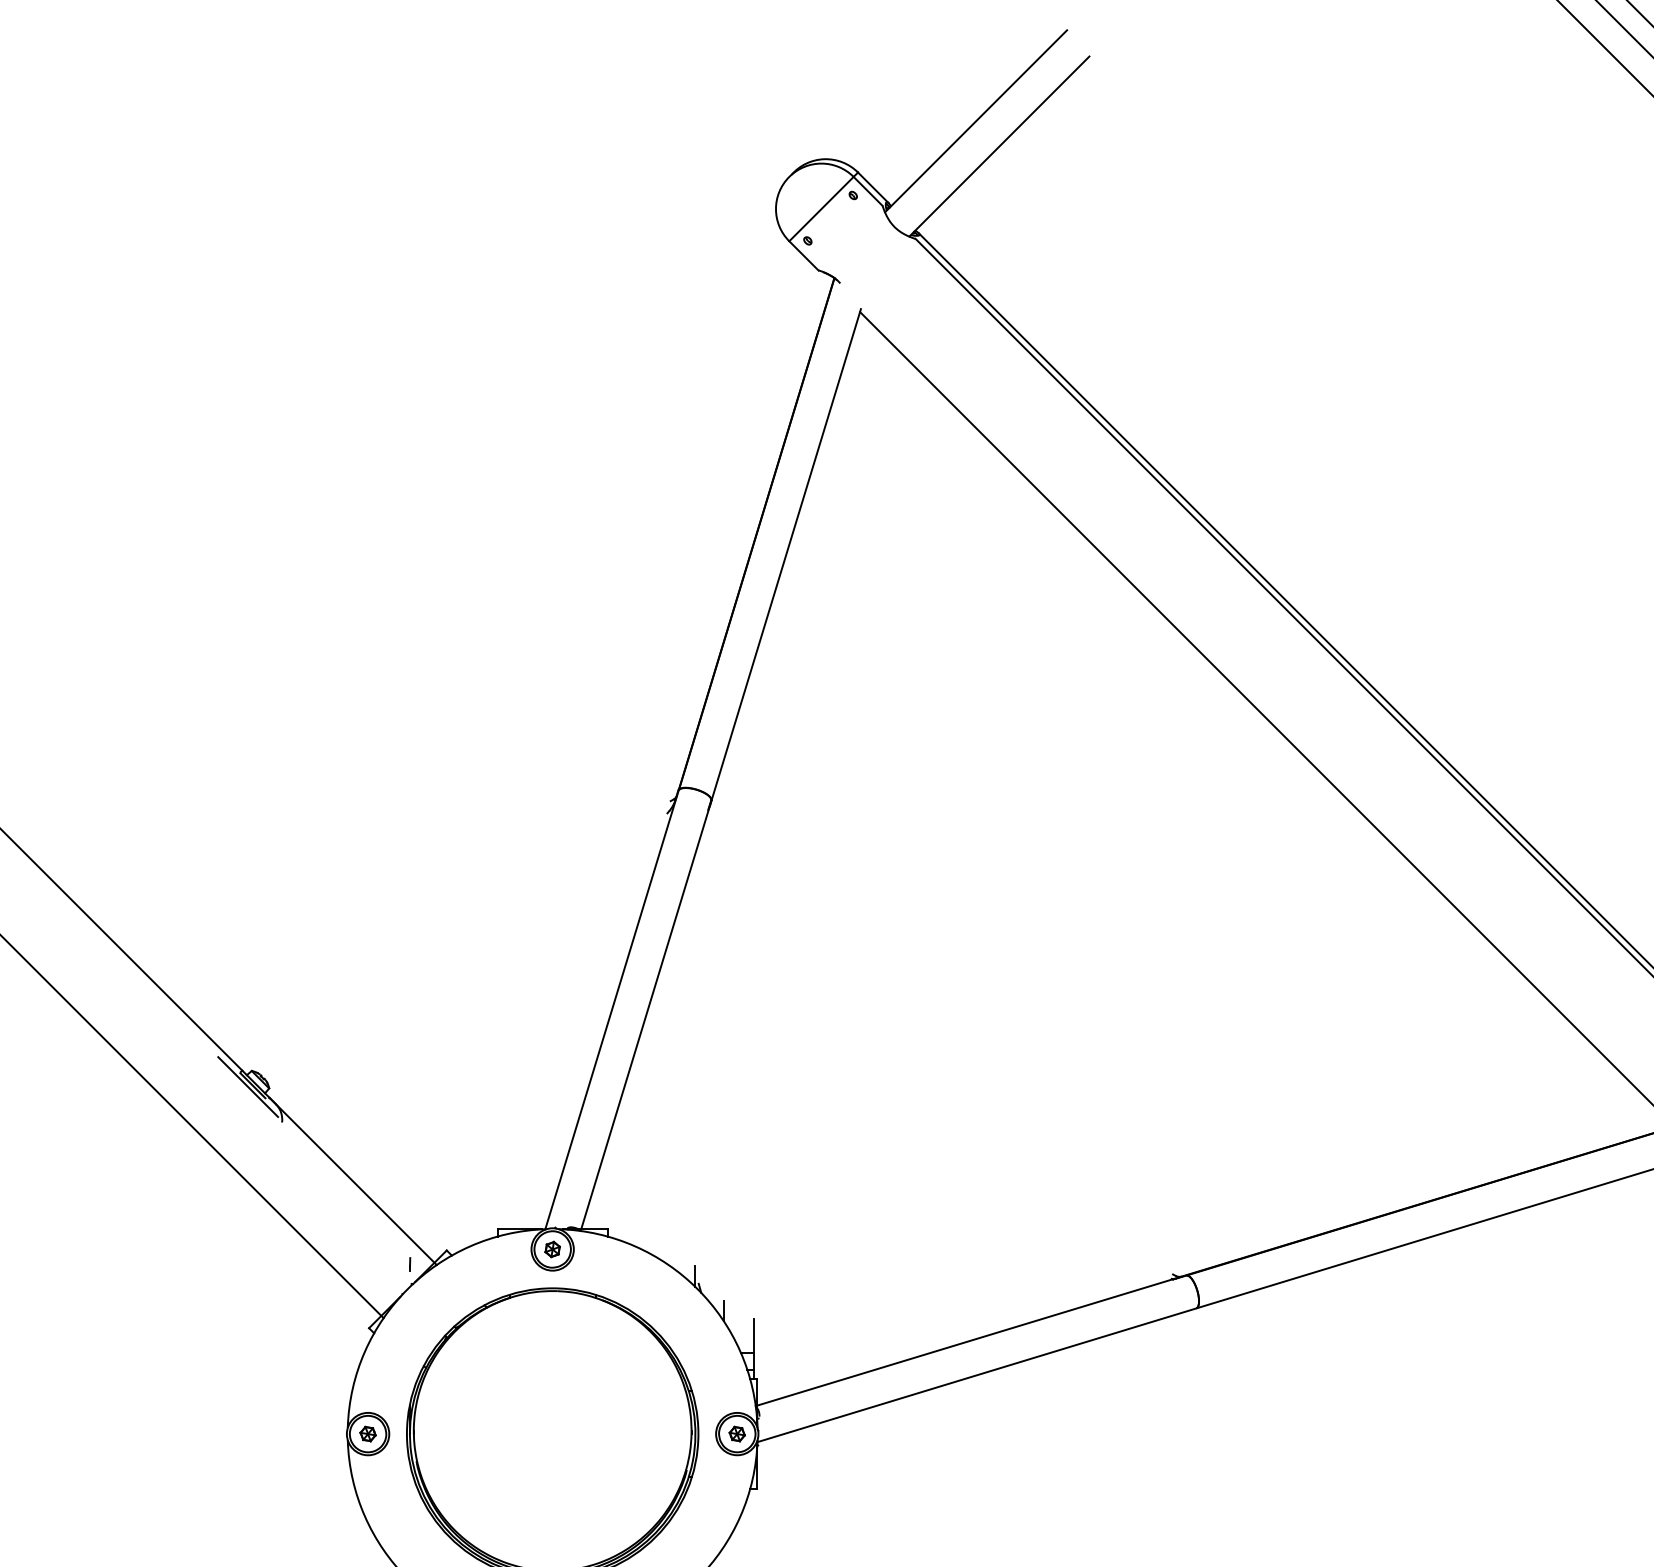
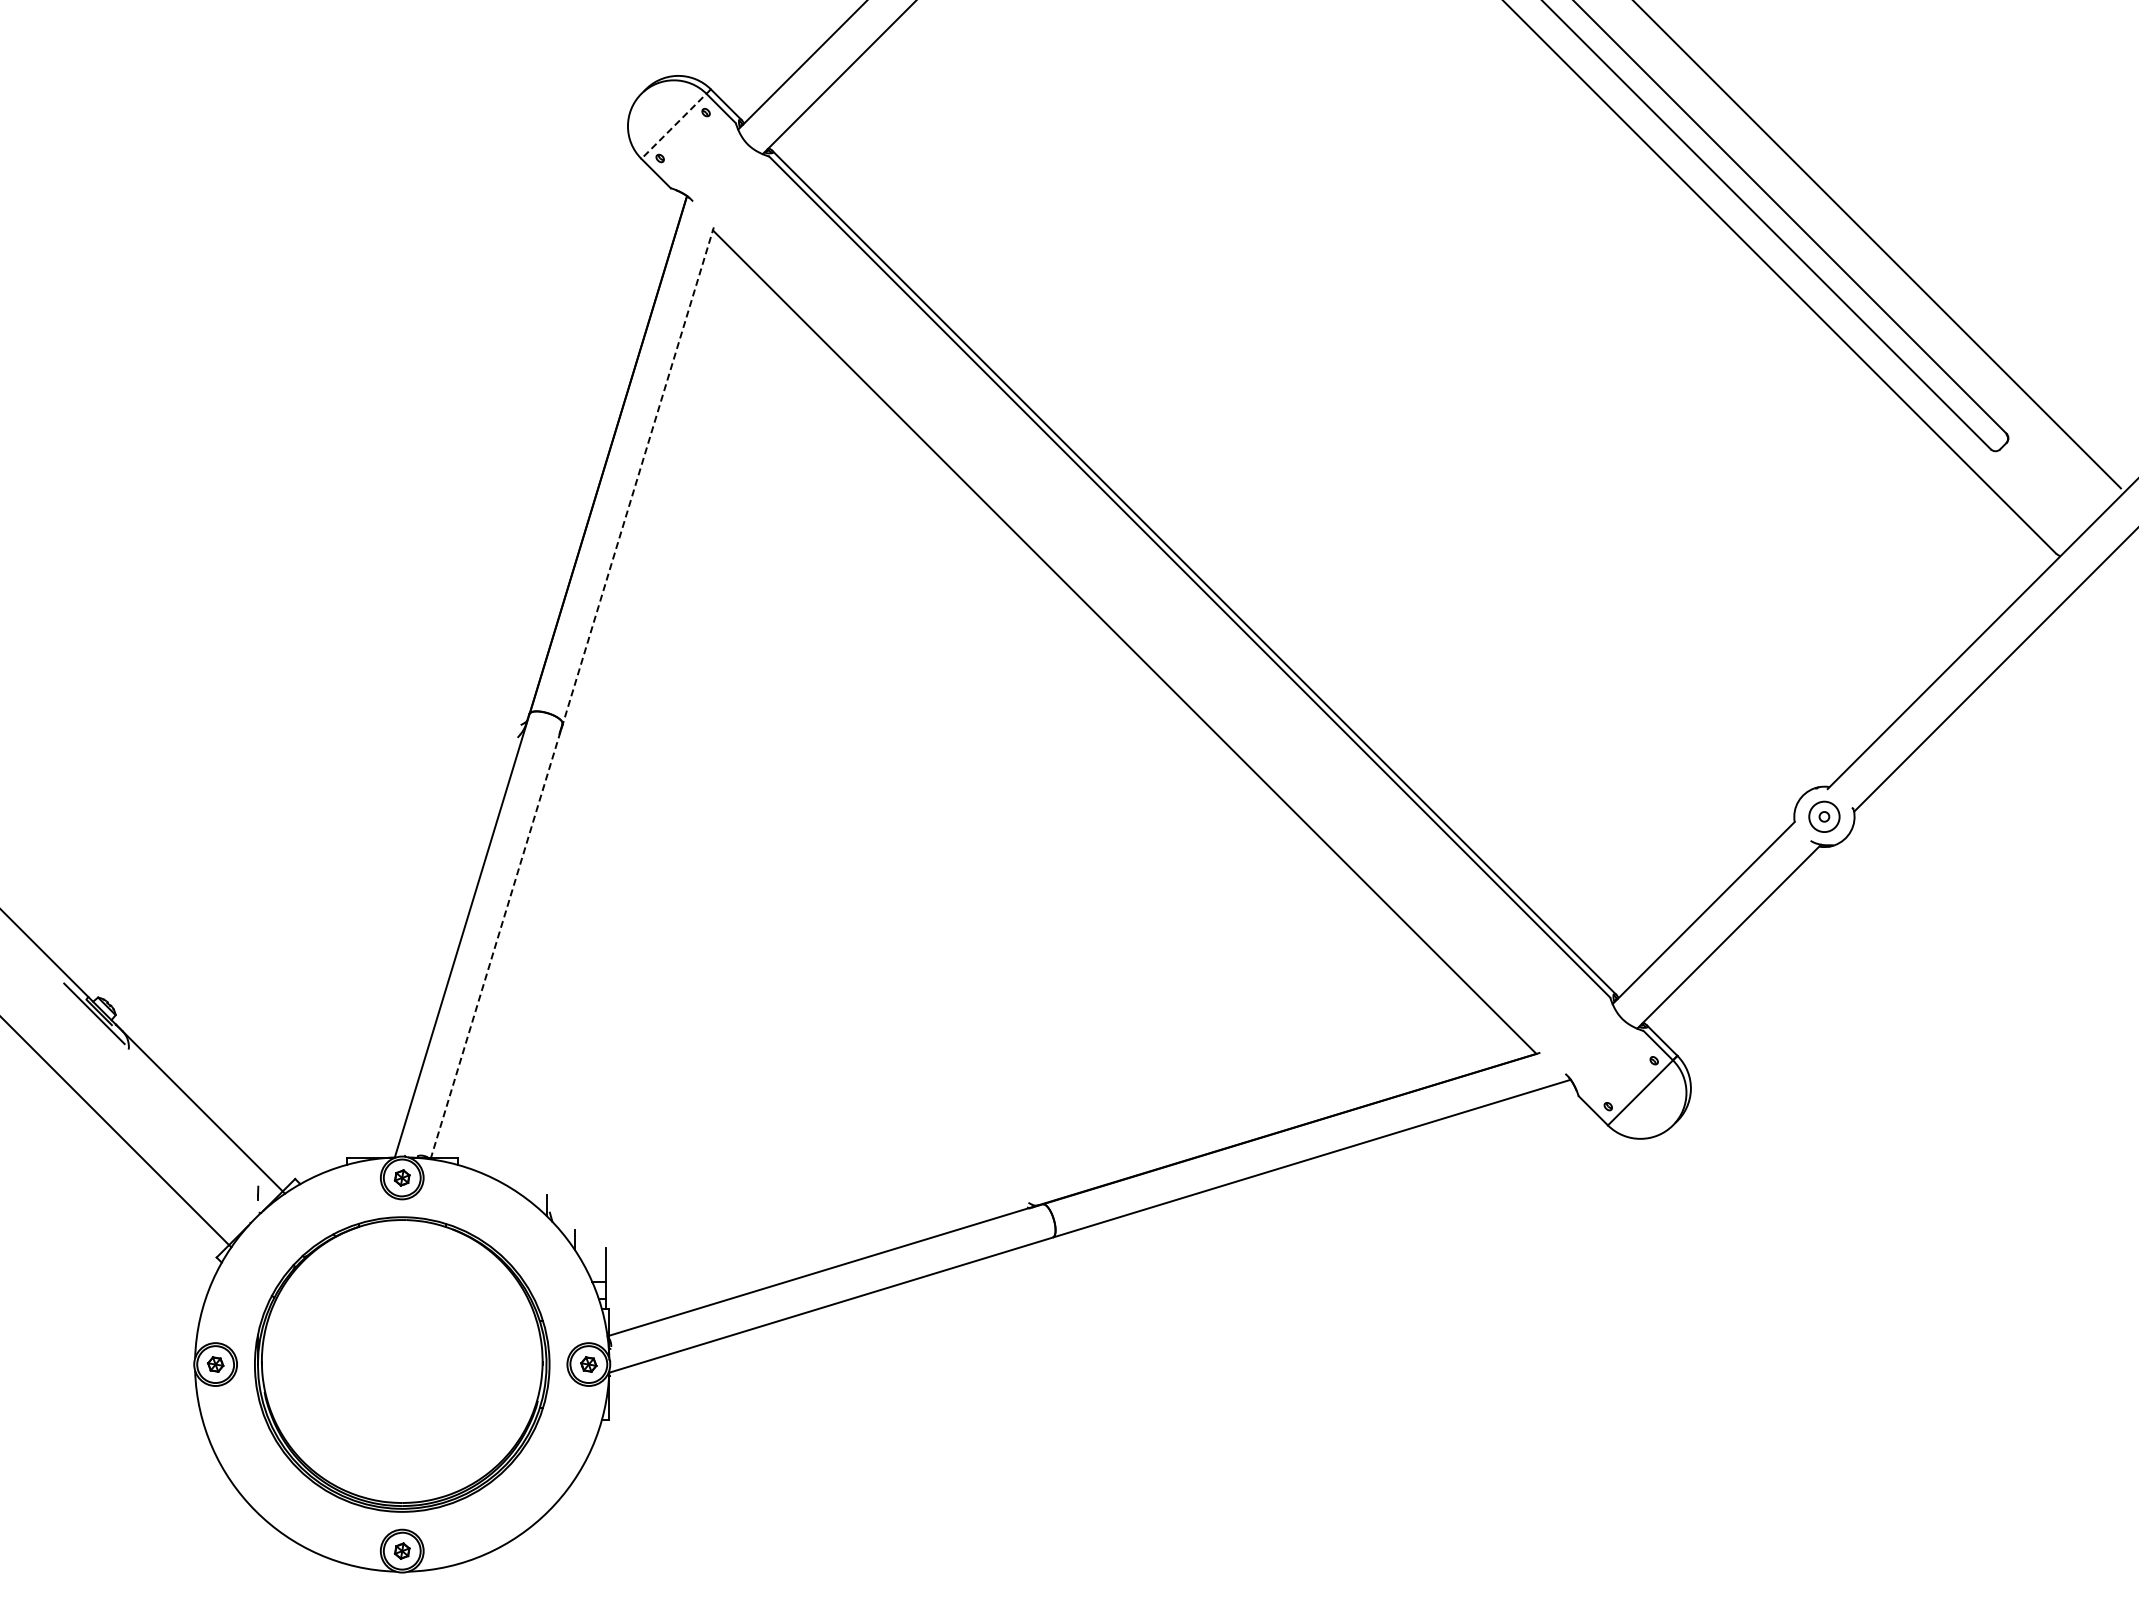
line: (823, 207) -> (675, 124), solid -> dashed
line: (721, 769) -> (572, 692), solid -> dashed

